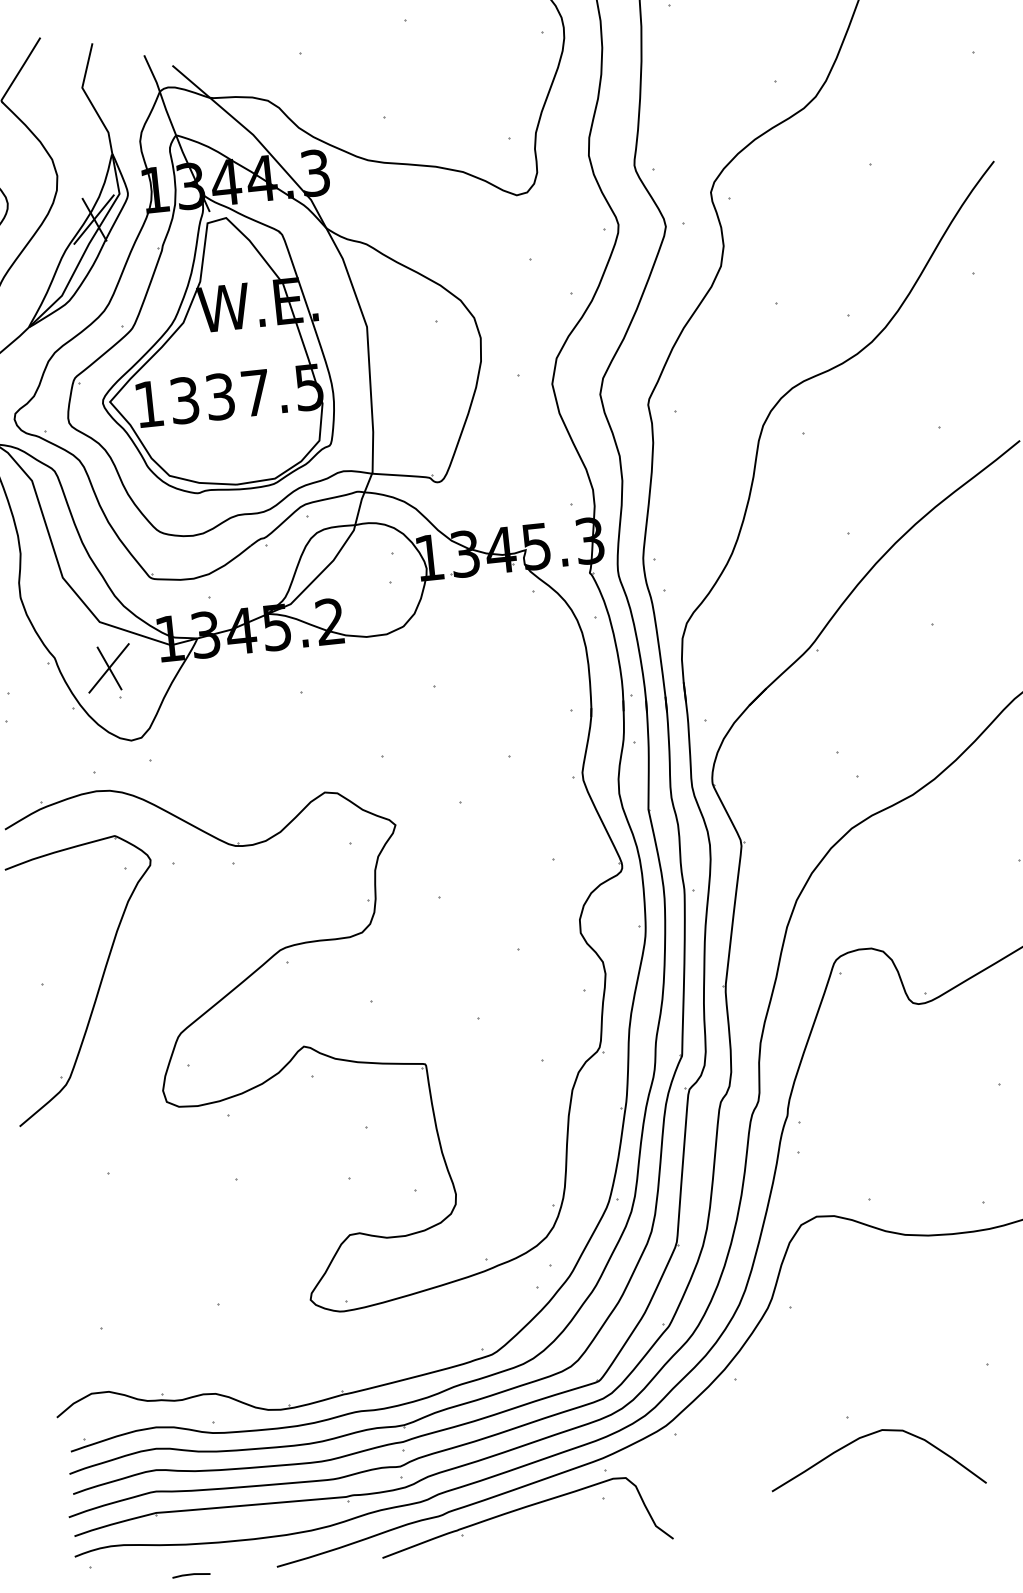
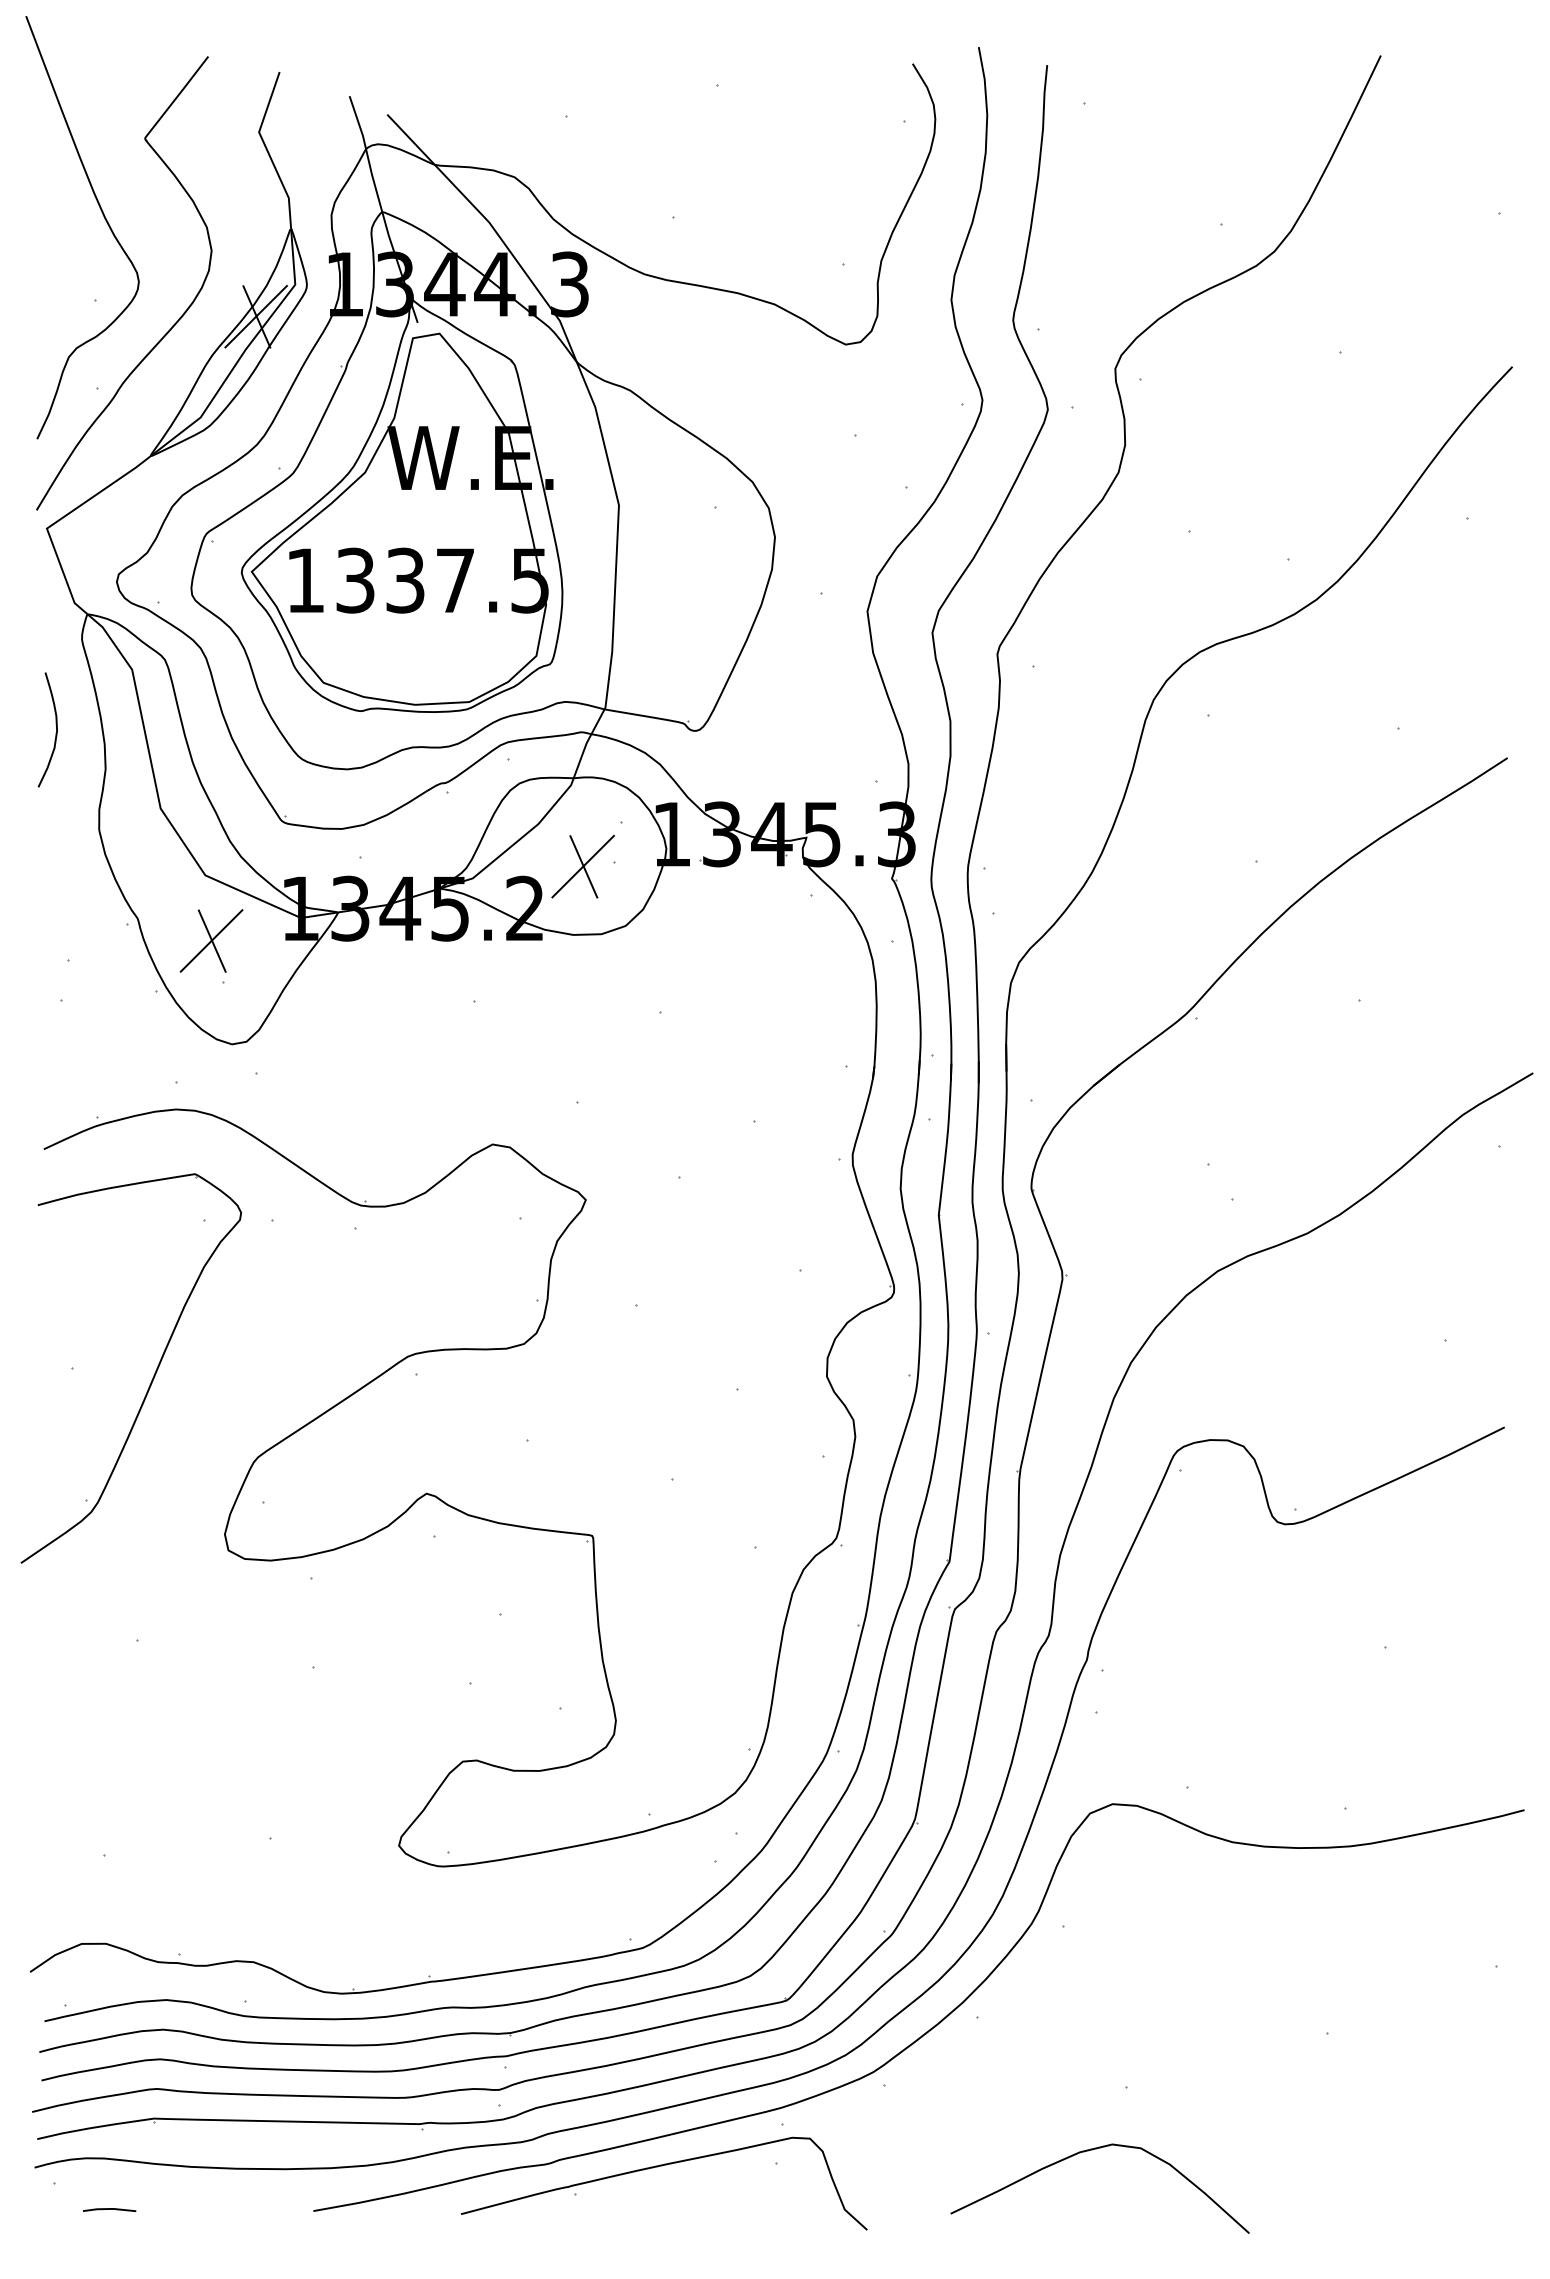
part: (368, 587) -> (582, 866), added
curve: (865, 1436) -> (1088, 2151), moved
line: (191, 1574) -> (109, 2209), moved

